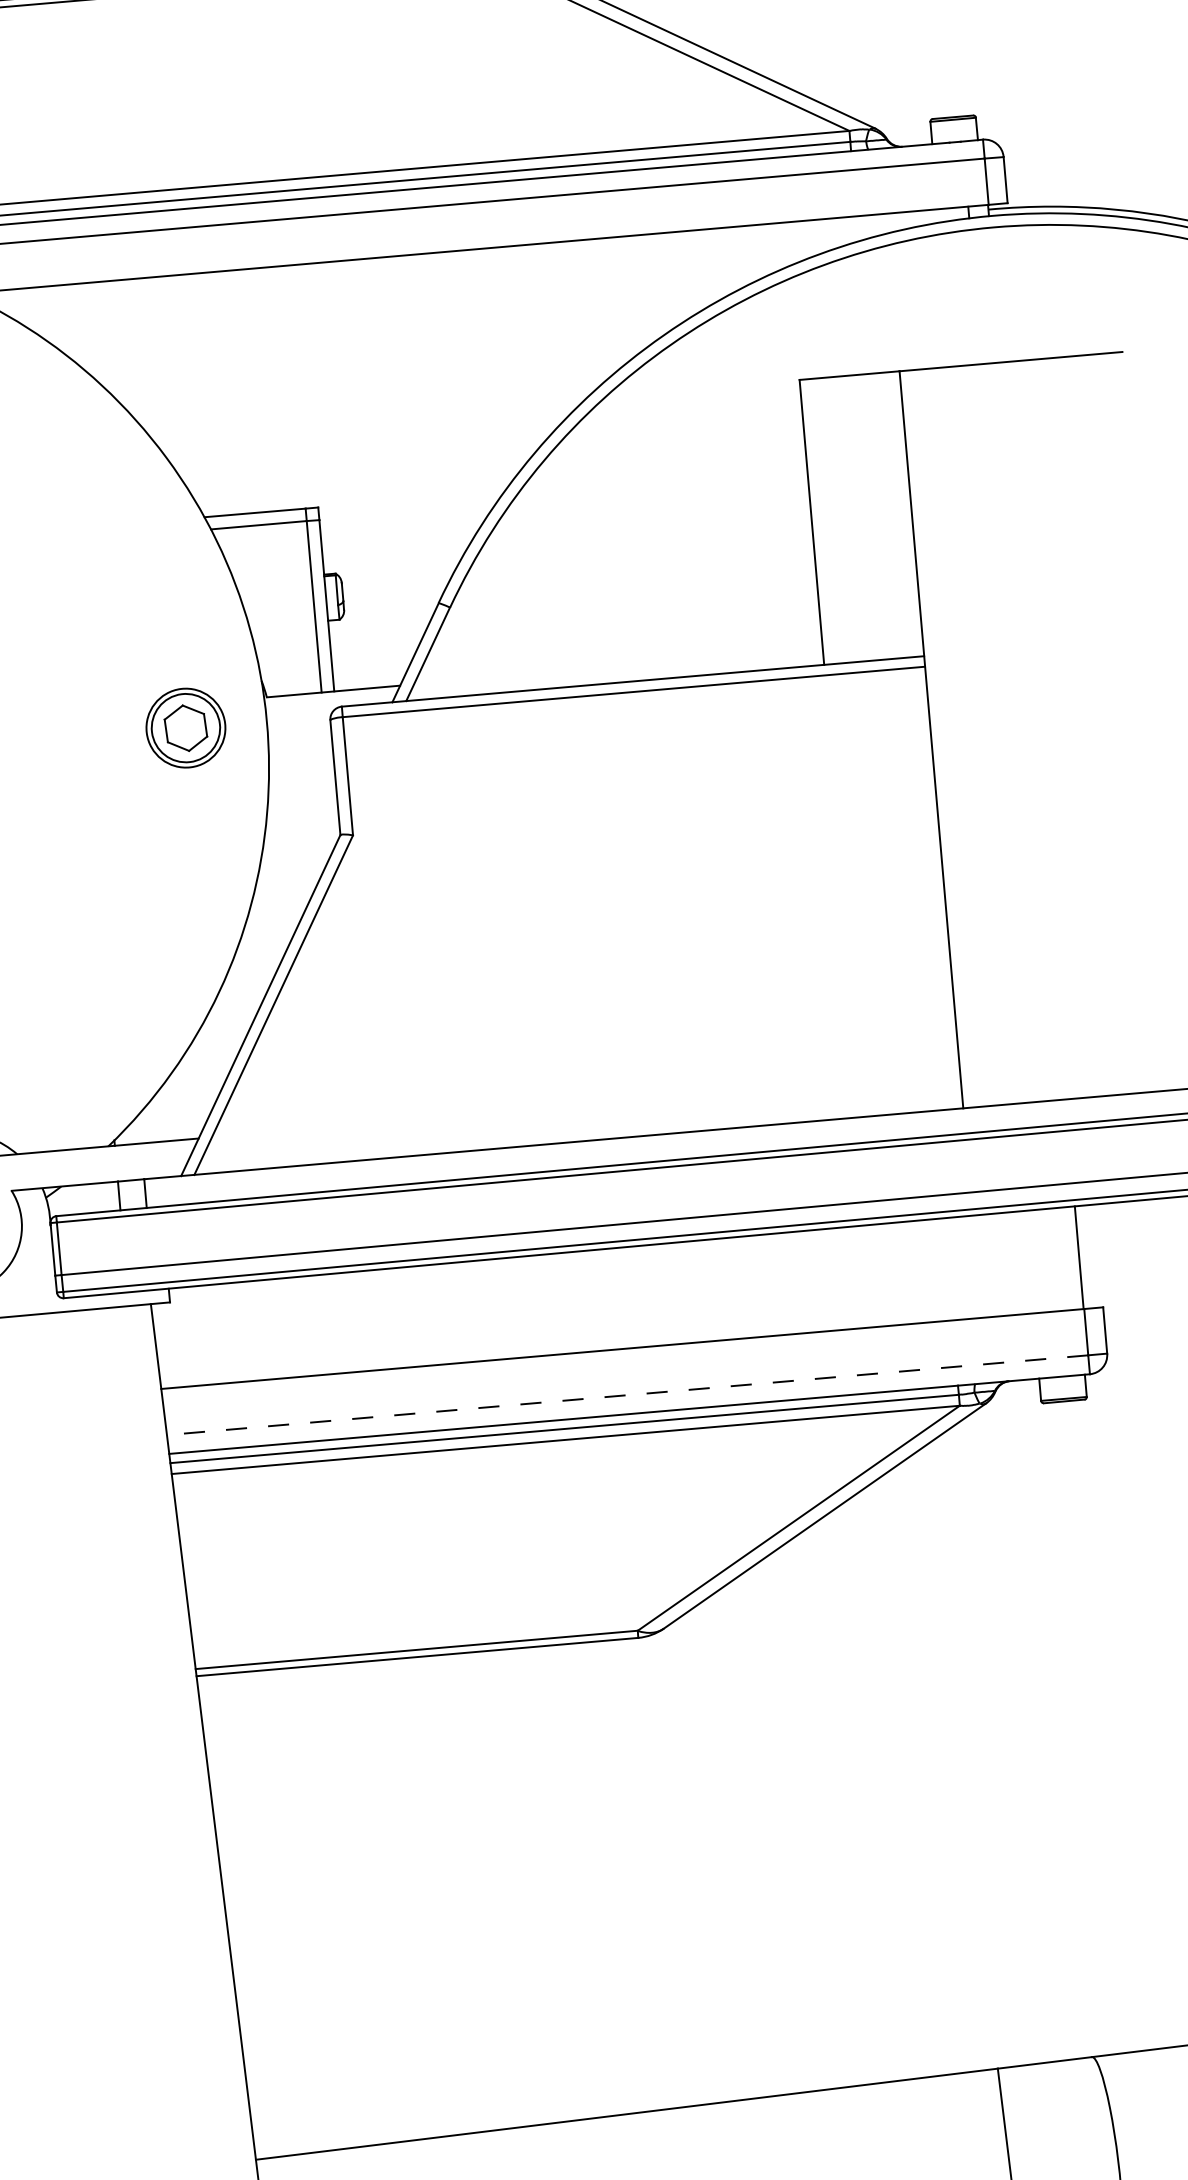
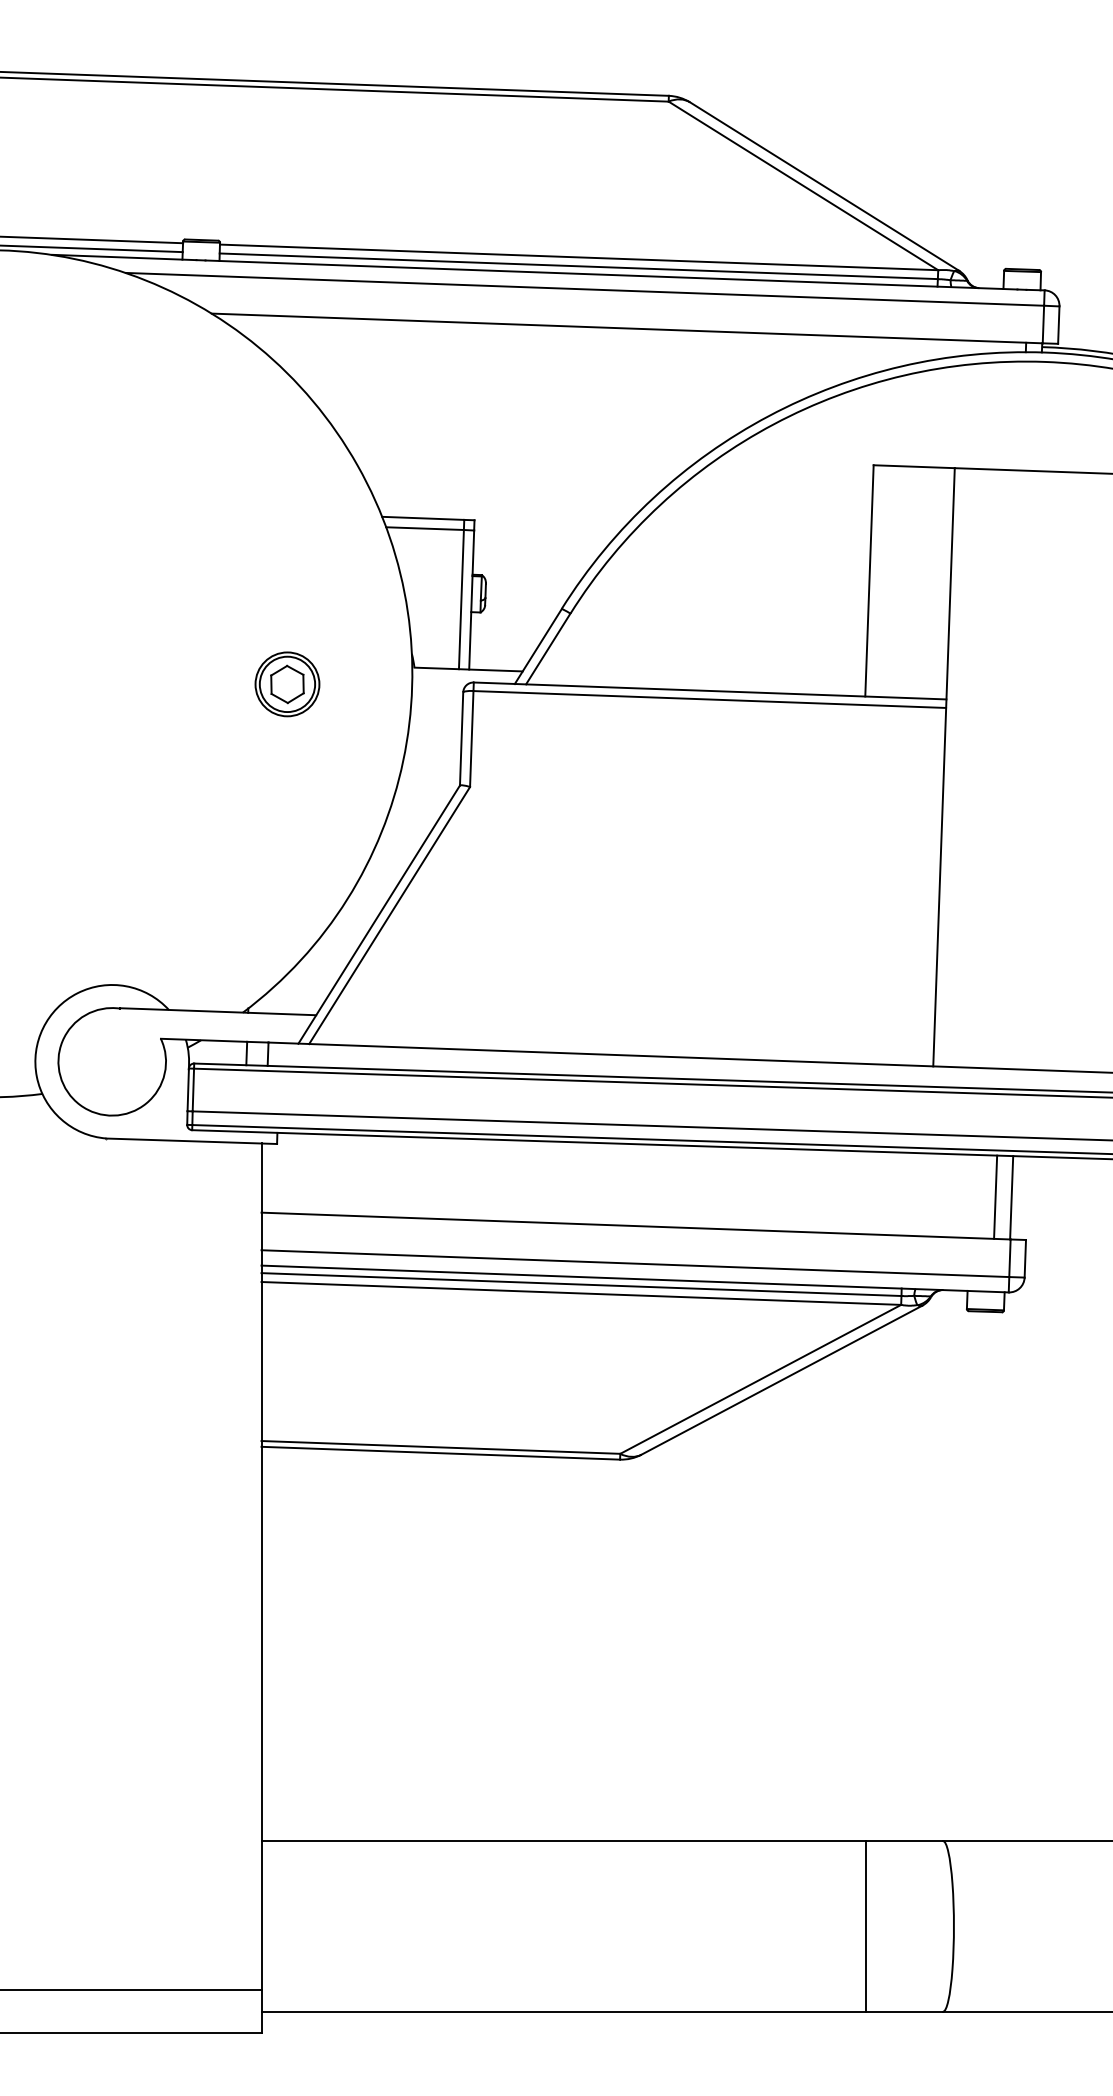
part: (185, 728) -> (287, 684), moved
line: (1059, 1258) -> (995, 1196), added
line: (626, 1395) -> (634, 1263), dashed -> solid

